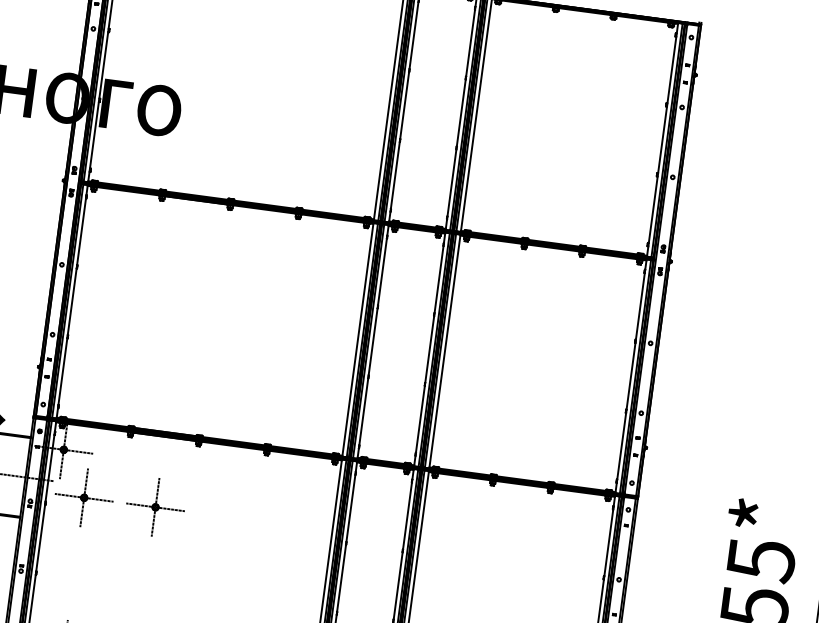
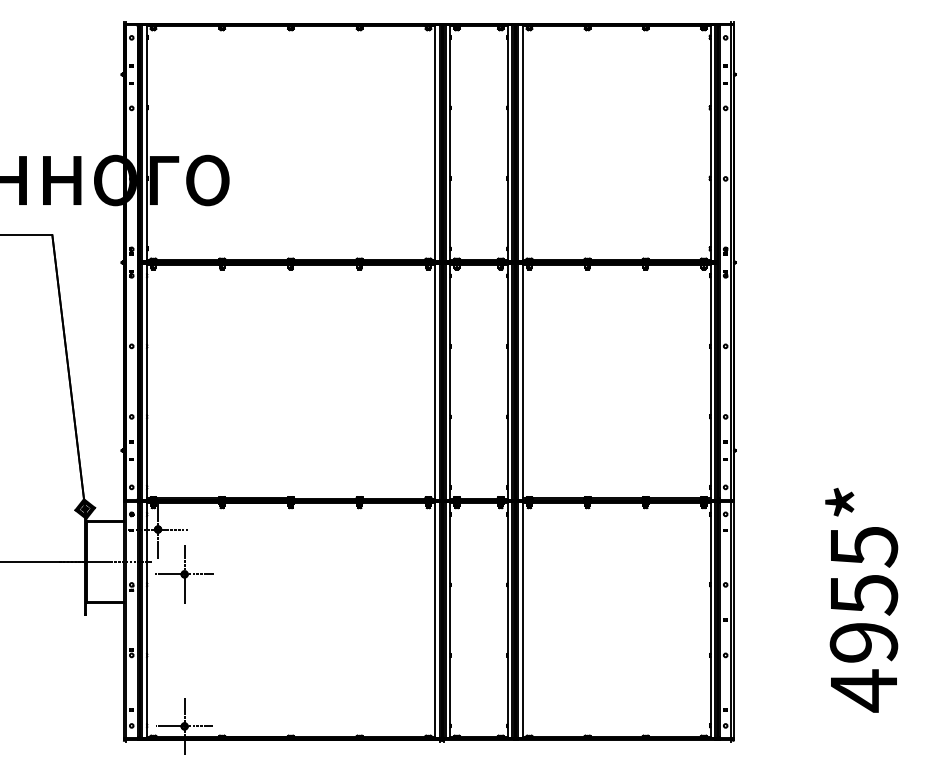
part: (155, 507) -> (256, 574), removed

